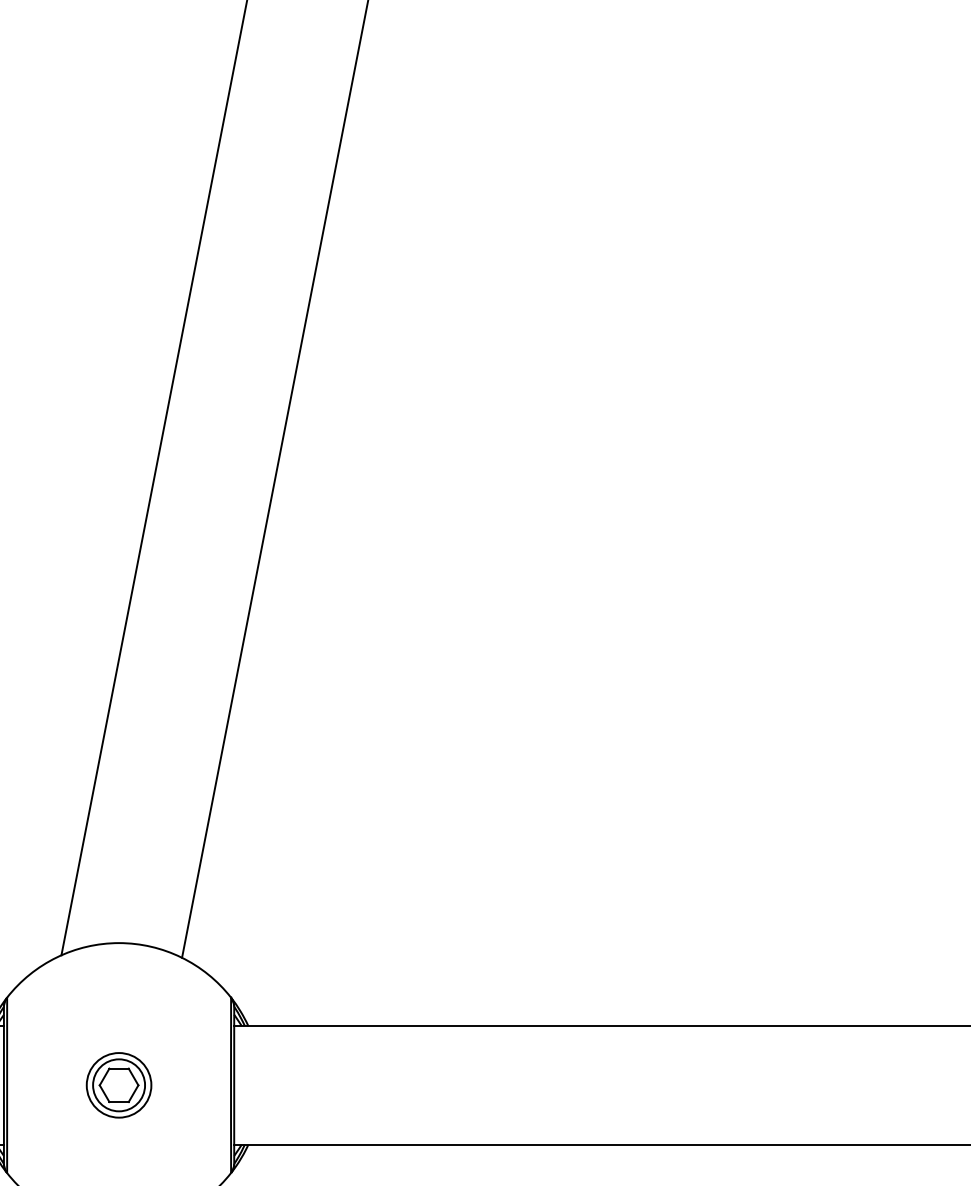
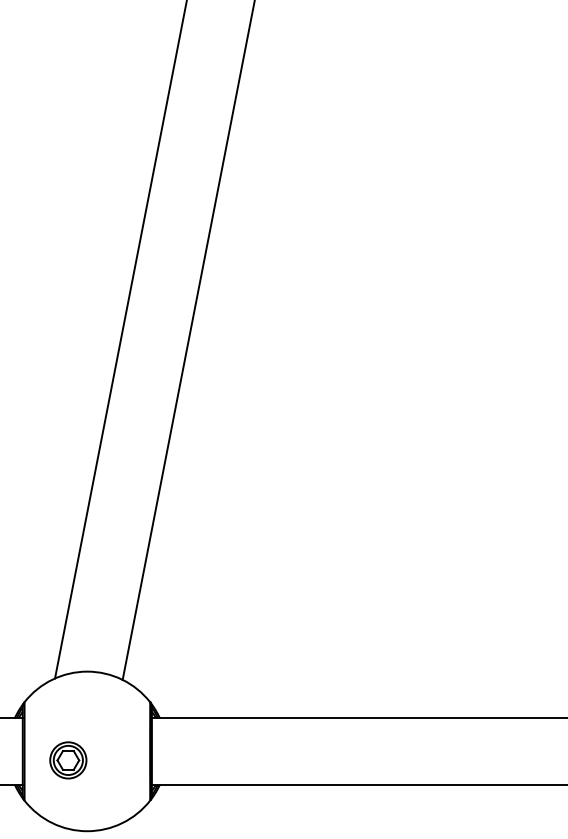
part: (119, 1085) -> (68, 760), moved

